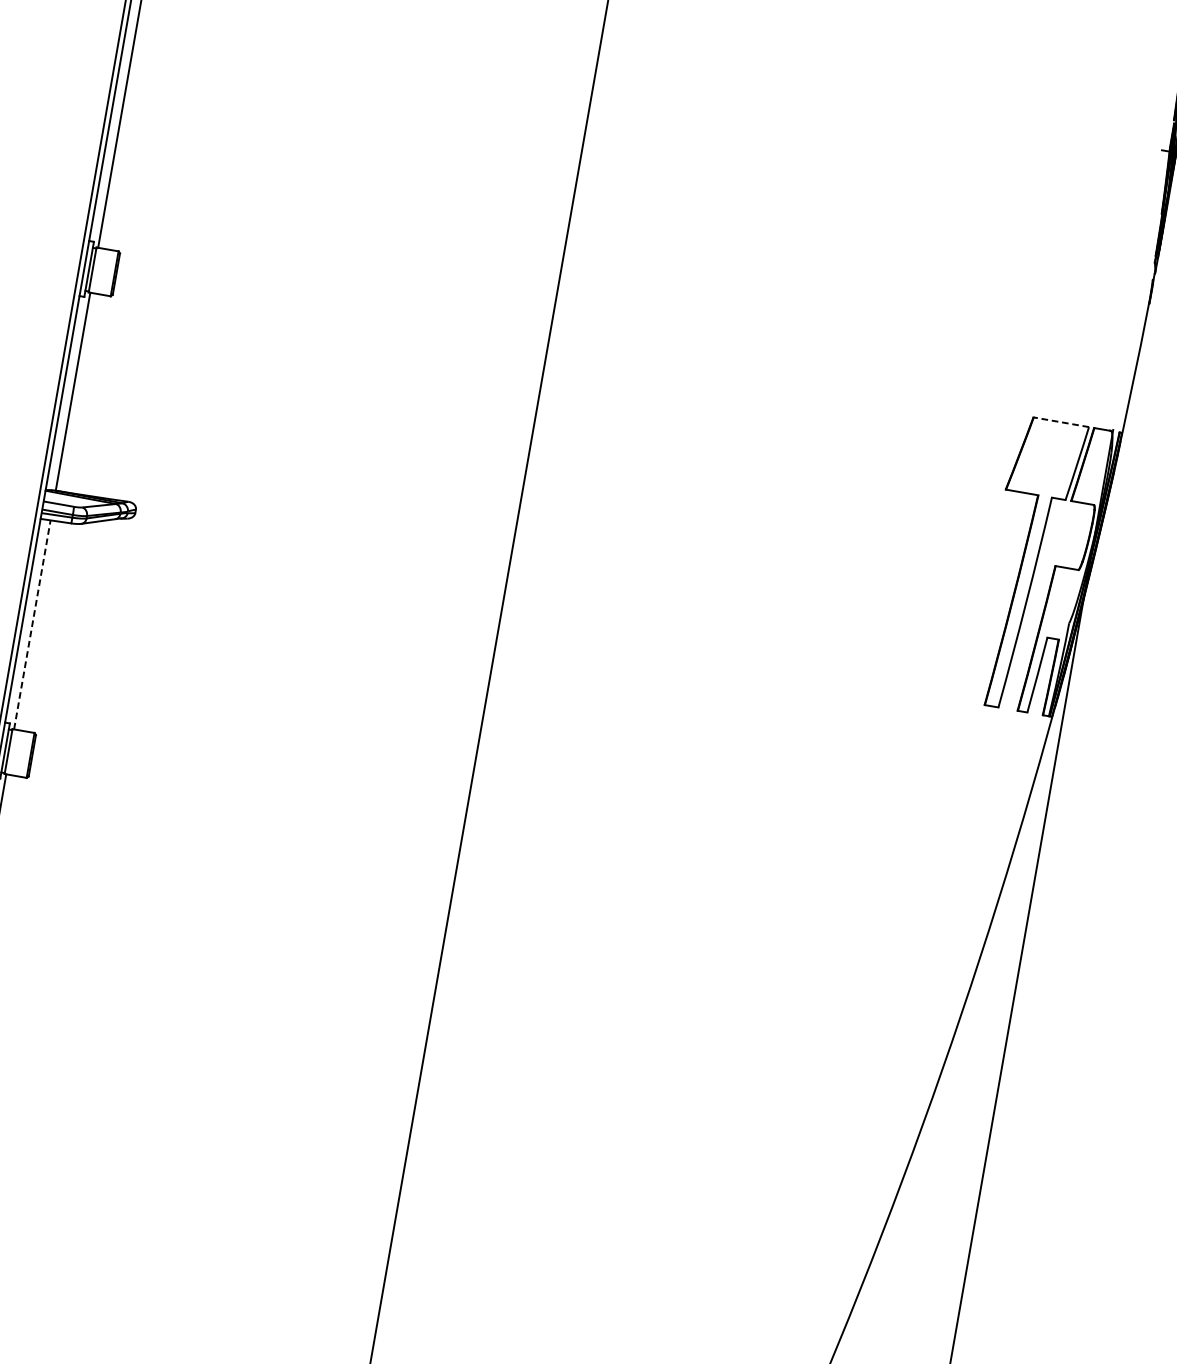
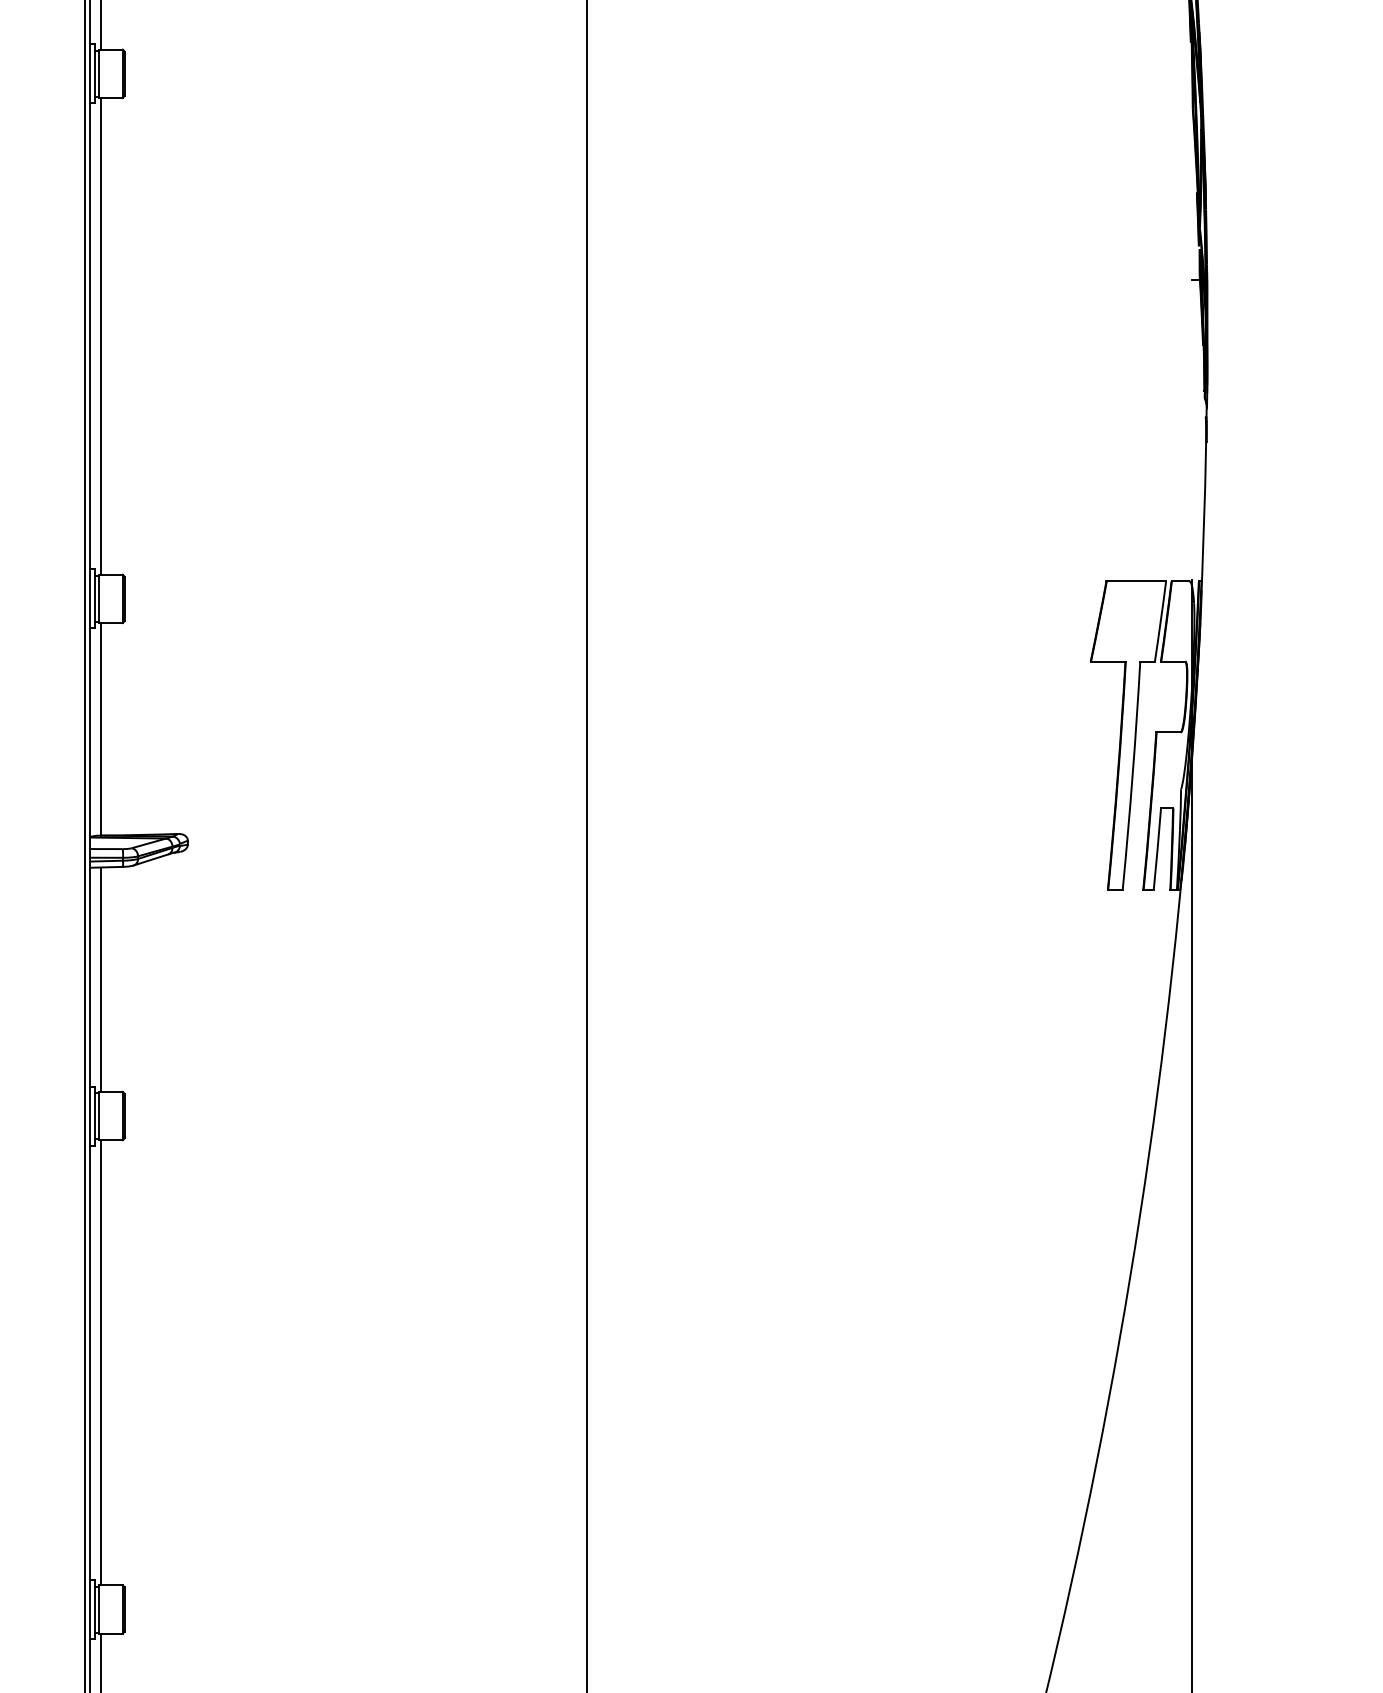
line: (1061, 422) -> (1136, 581), dashed -> solid
line: (32, 624) -> (100, 979), dashed -> solid

